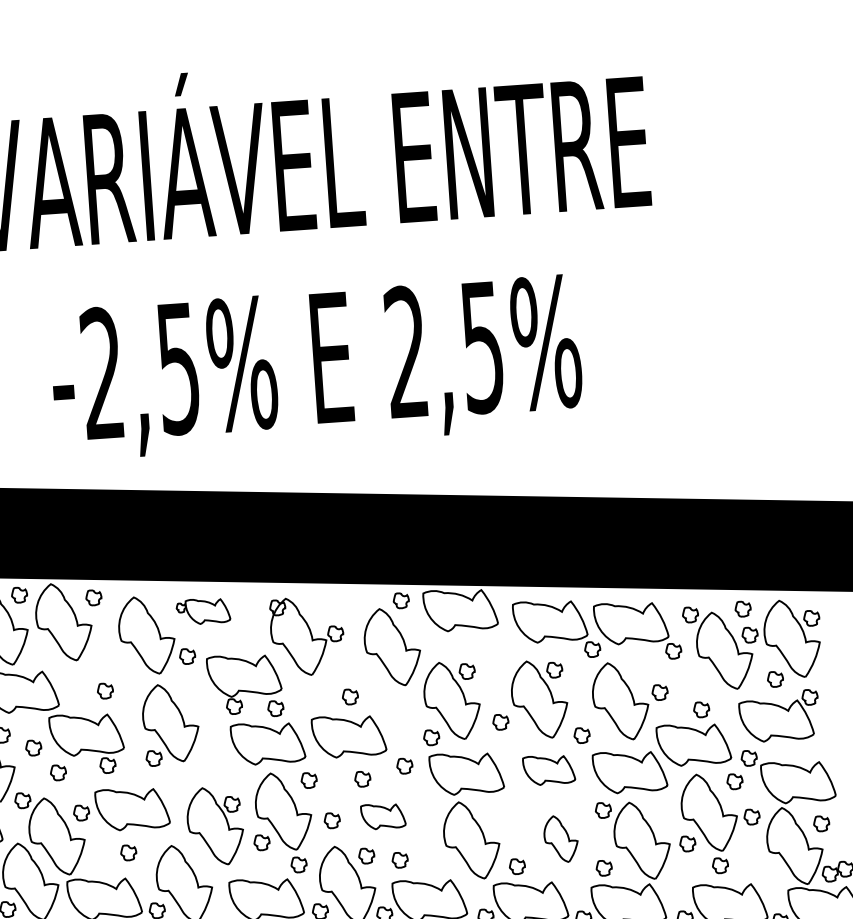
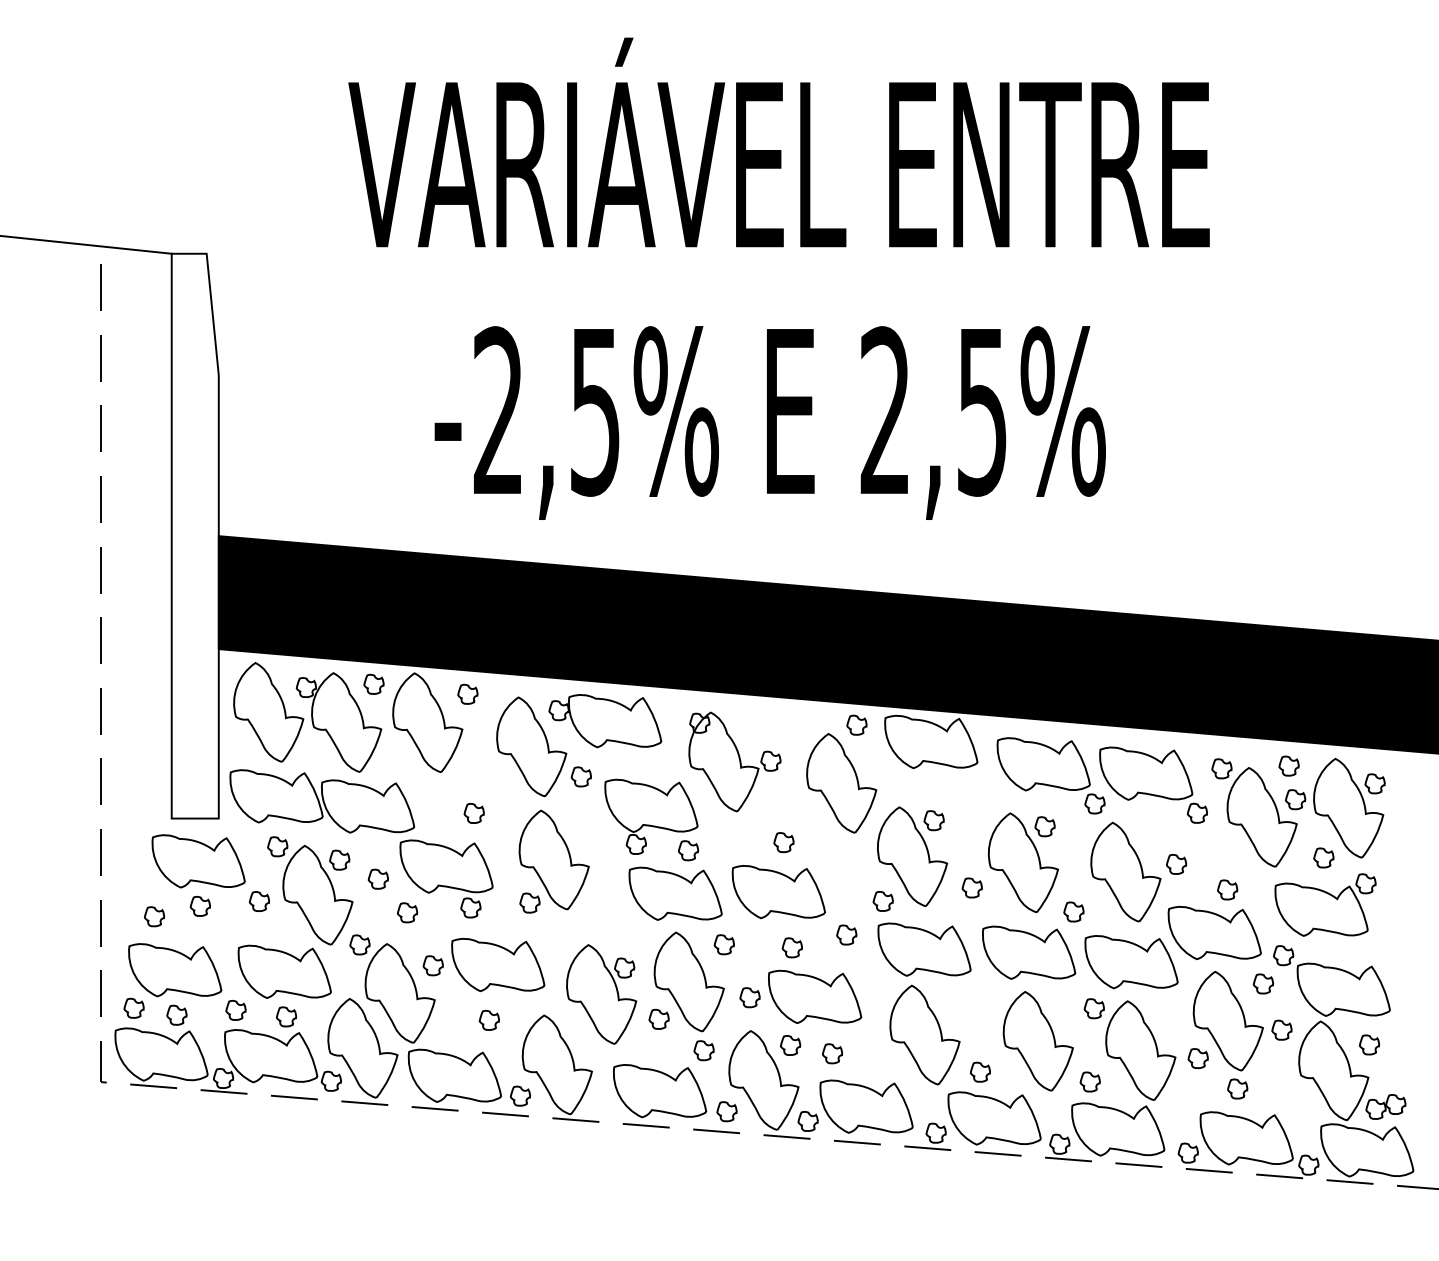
part: (203, 611) -> (605, 721), size x1.67
part: (549, 769) -> (1029, 952), size x1.43
part: (383, 816) -> (815, 996), size x1.67
part: (560, 839) -> (1037, 1041), size x1.67

